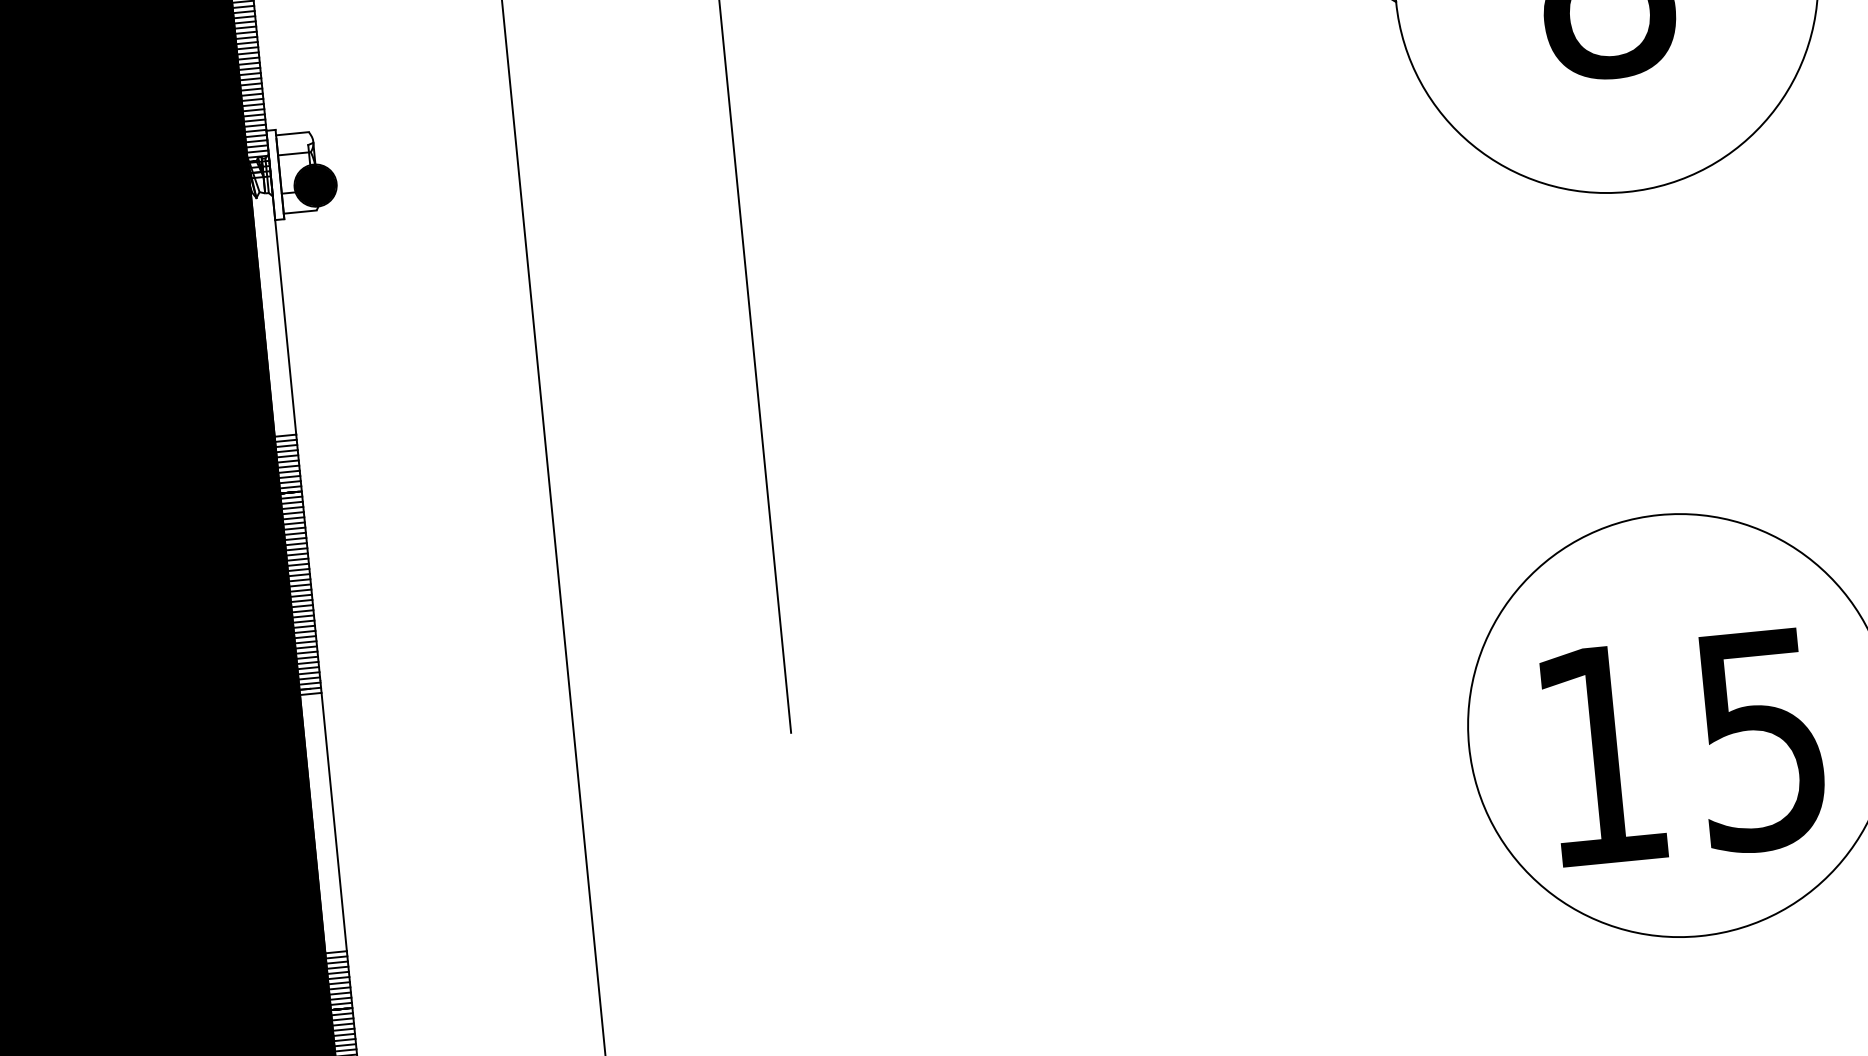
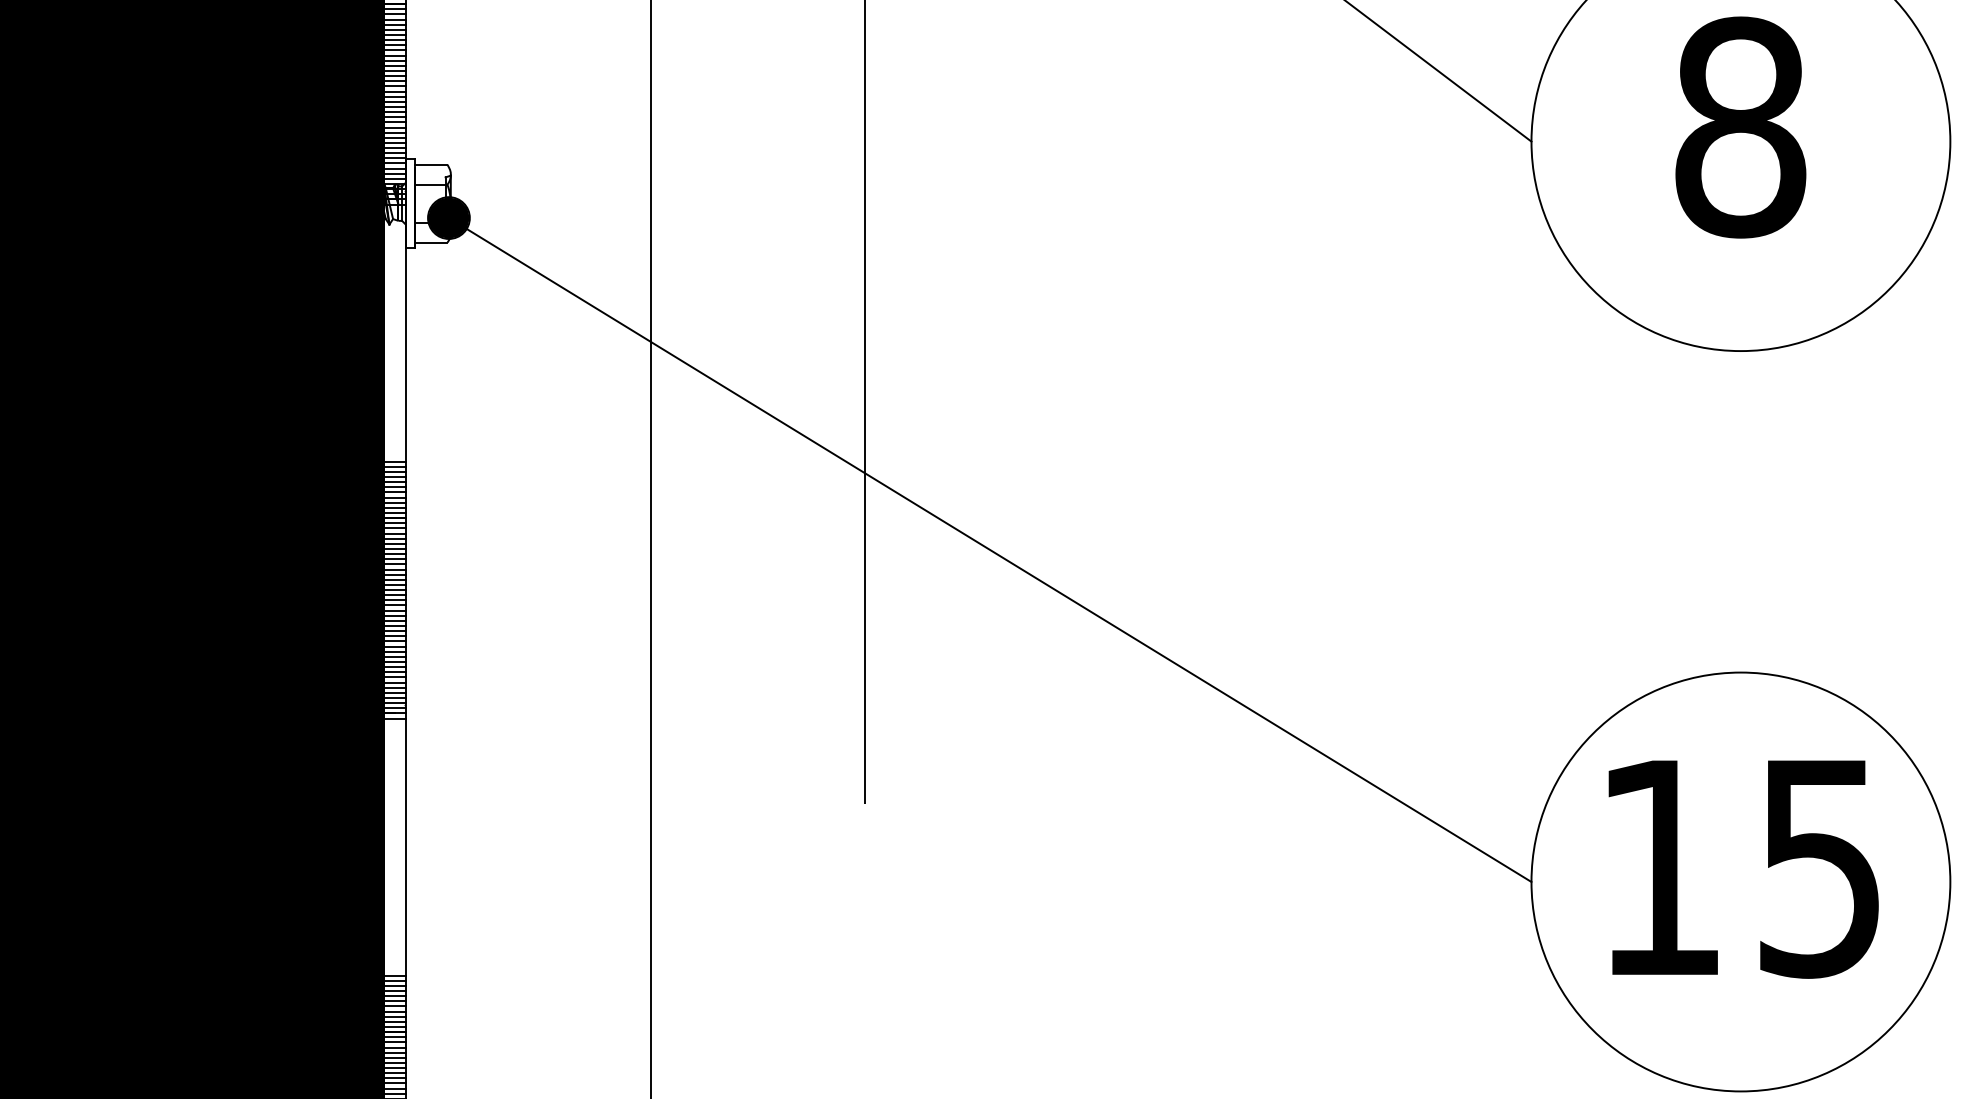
line: (891, 466) -> (989, 550), added
text: (1684, 748) -> (1743, 869), moved

